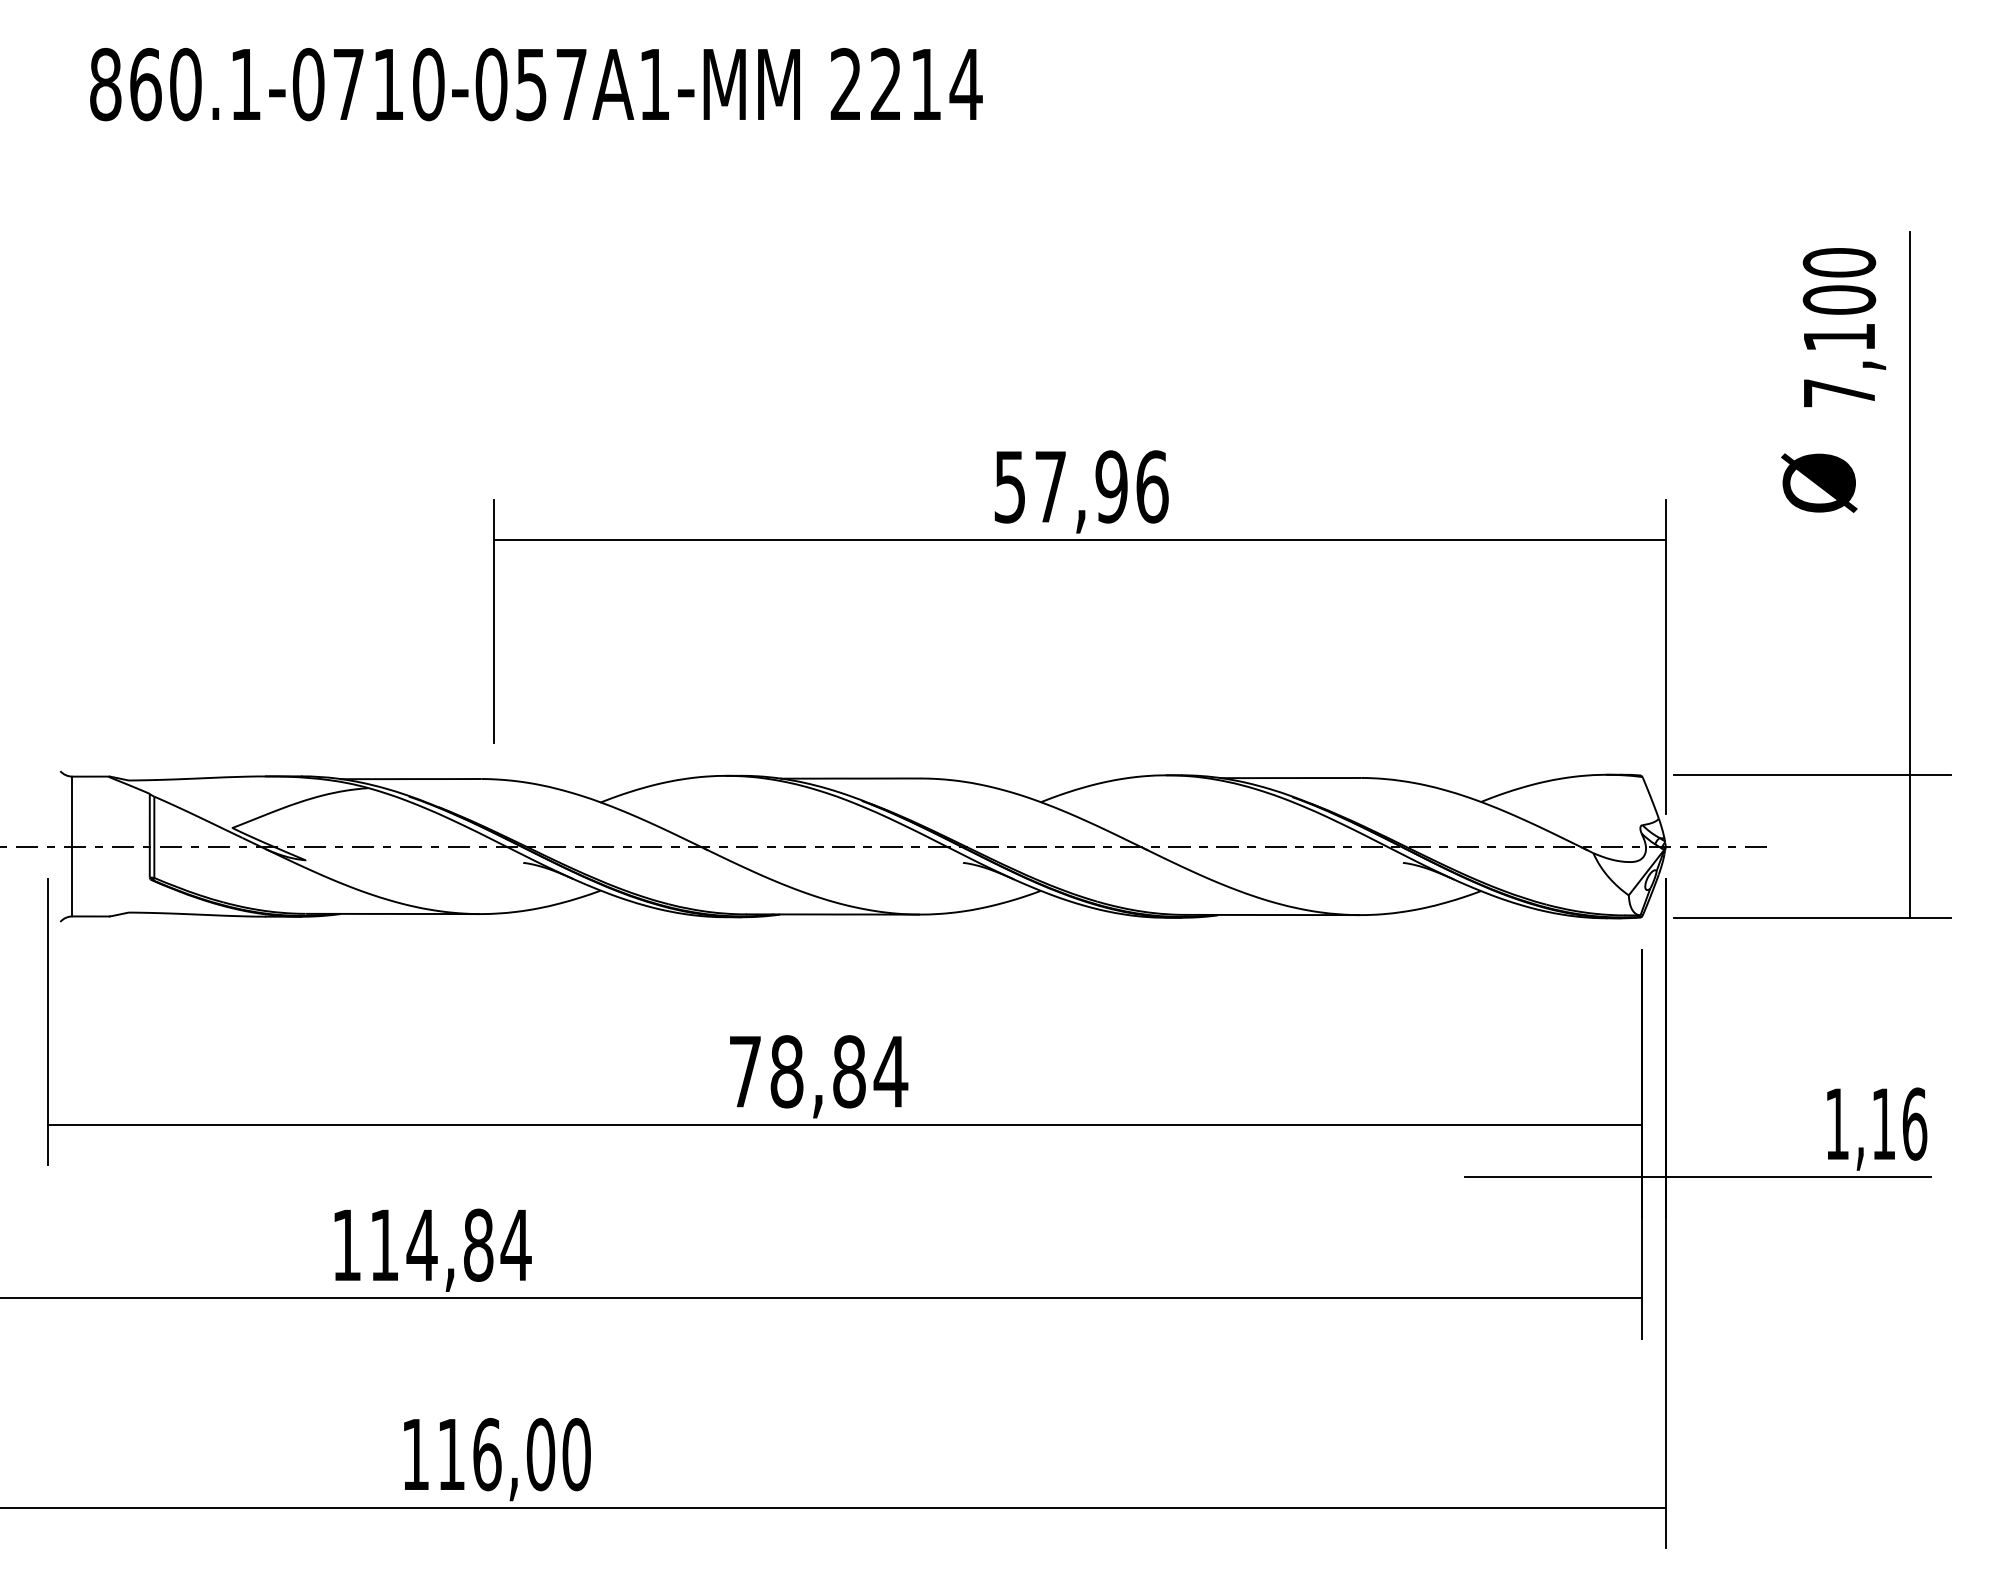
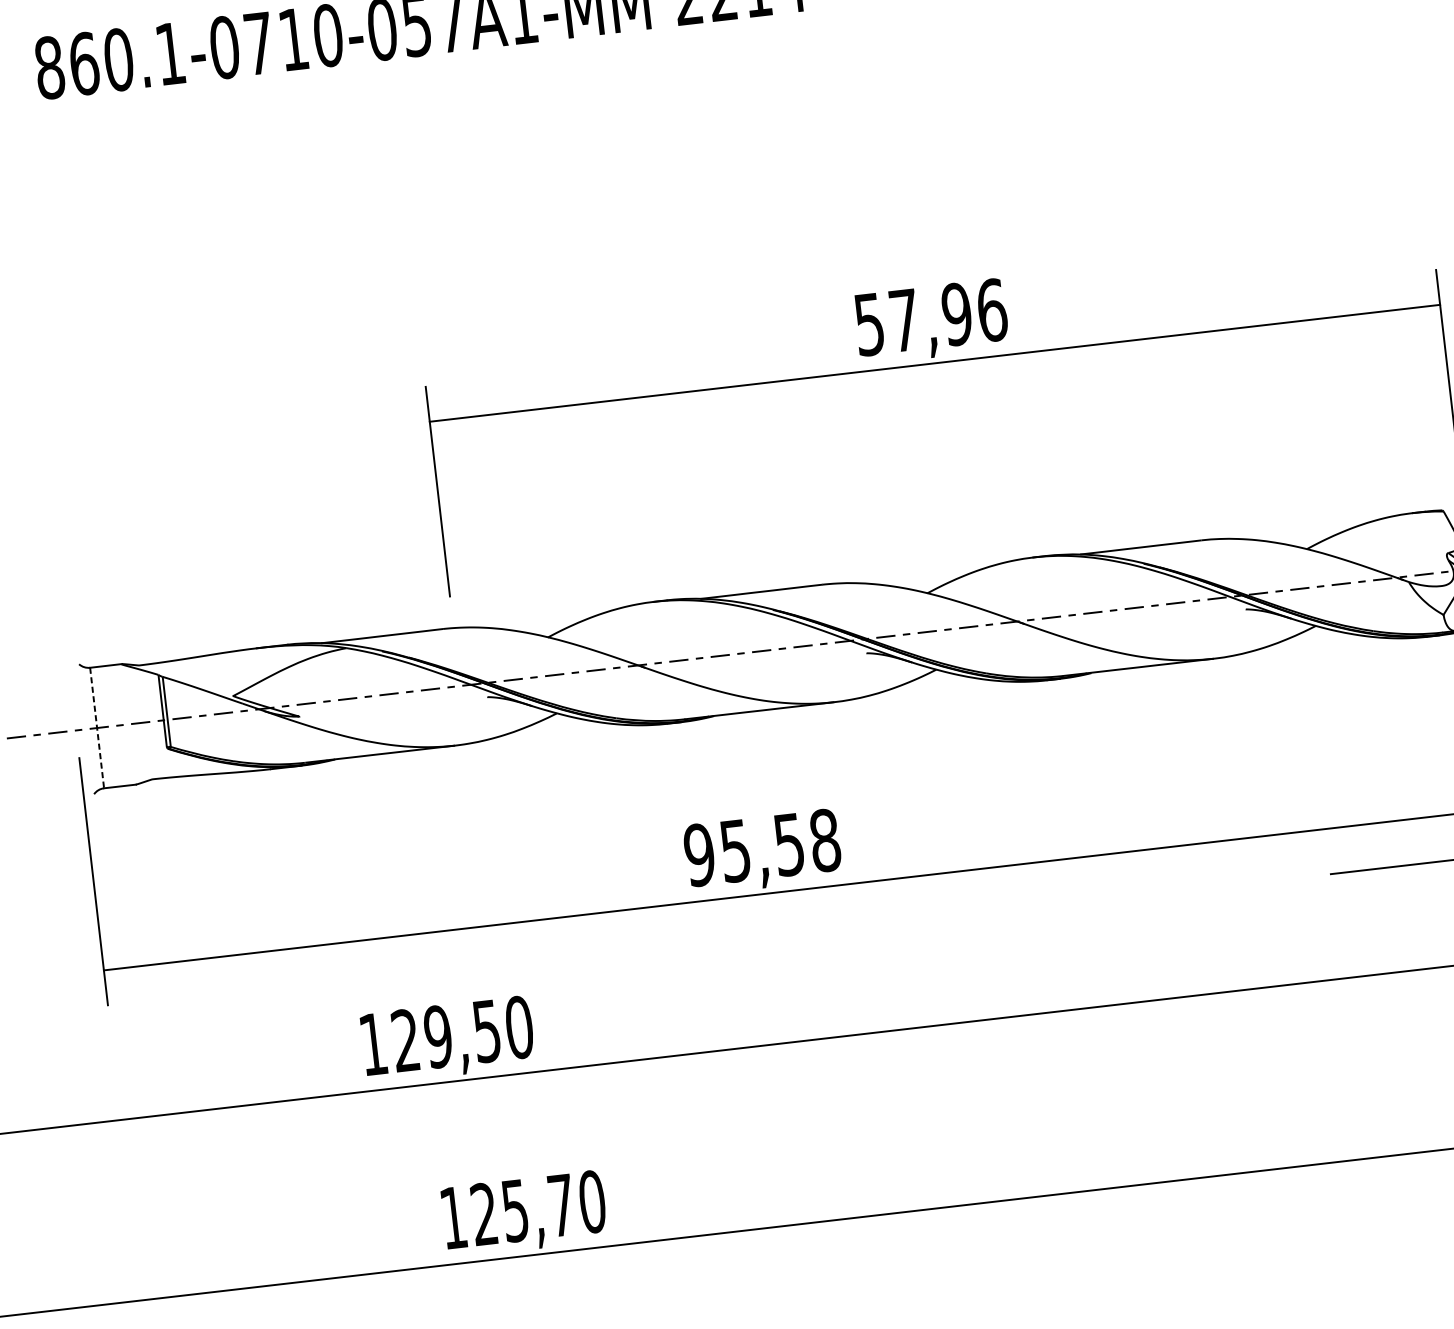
line: (72, 846) -> (97, 728), solid -> dashed
text: (818, 1071) -> (762, 847), 78,84 -> 95,58
text: (450, 1244) -> (462, 1033), 114,84 -> 129,50
text: (496, 1454) -> (523, 1209), 116,00 -> 125,70

